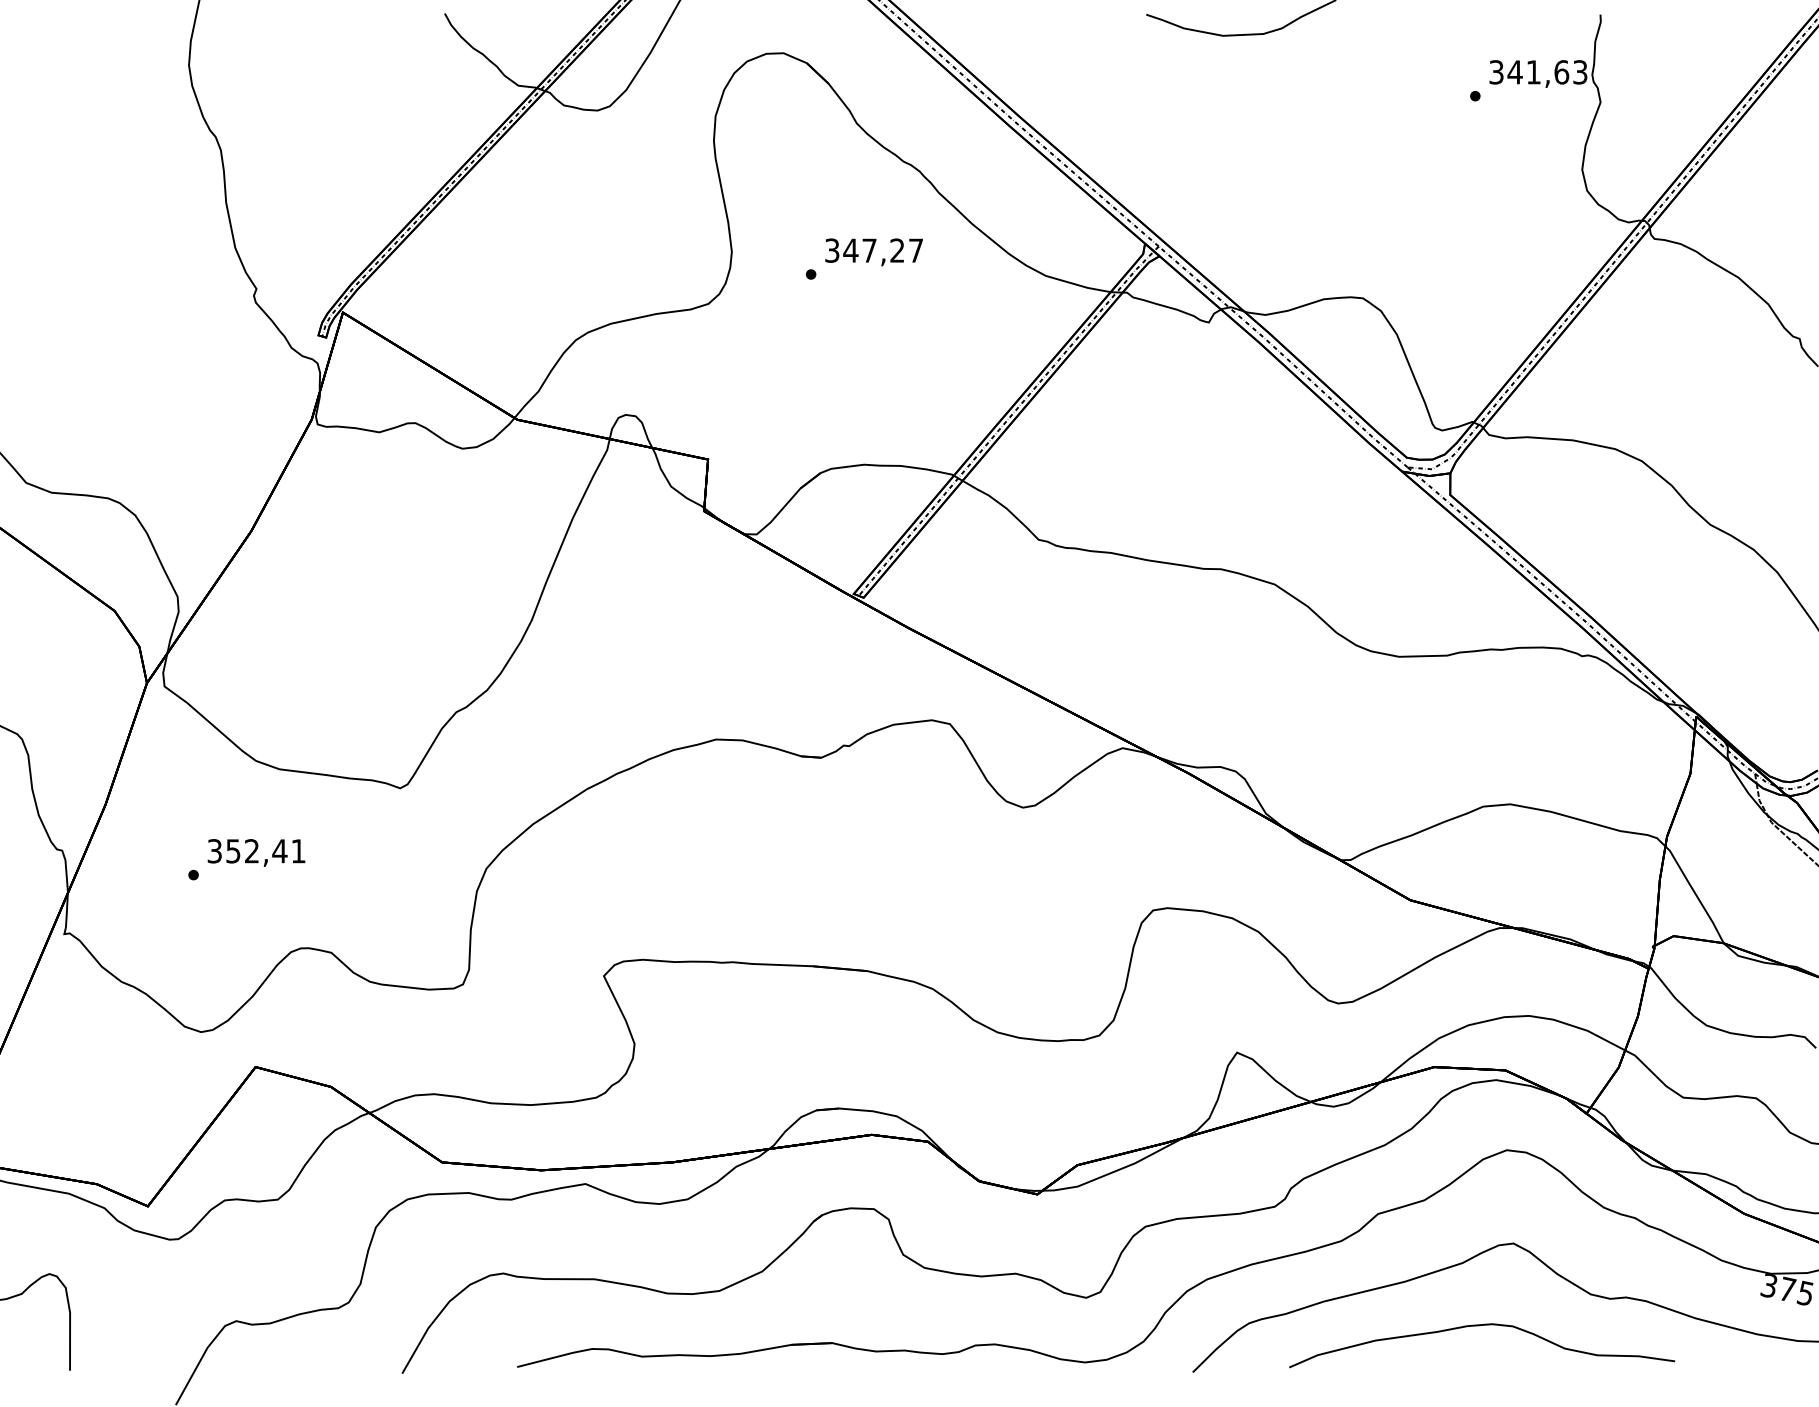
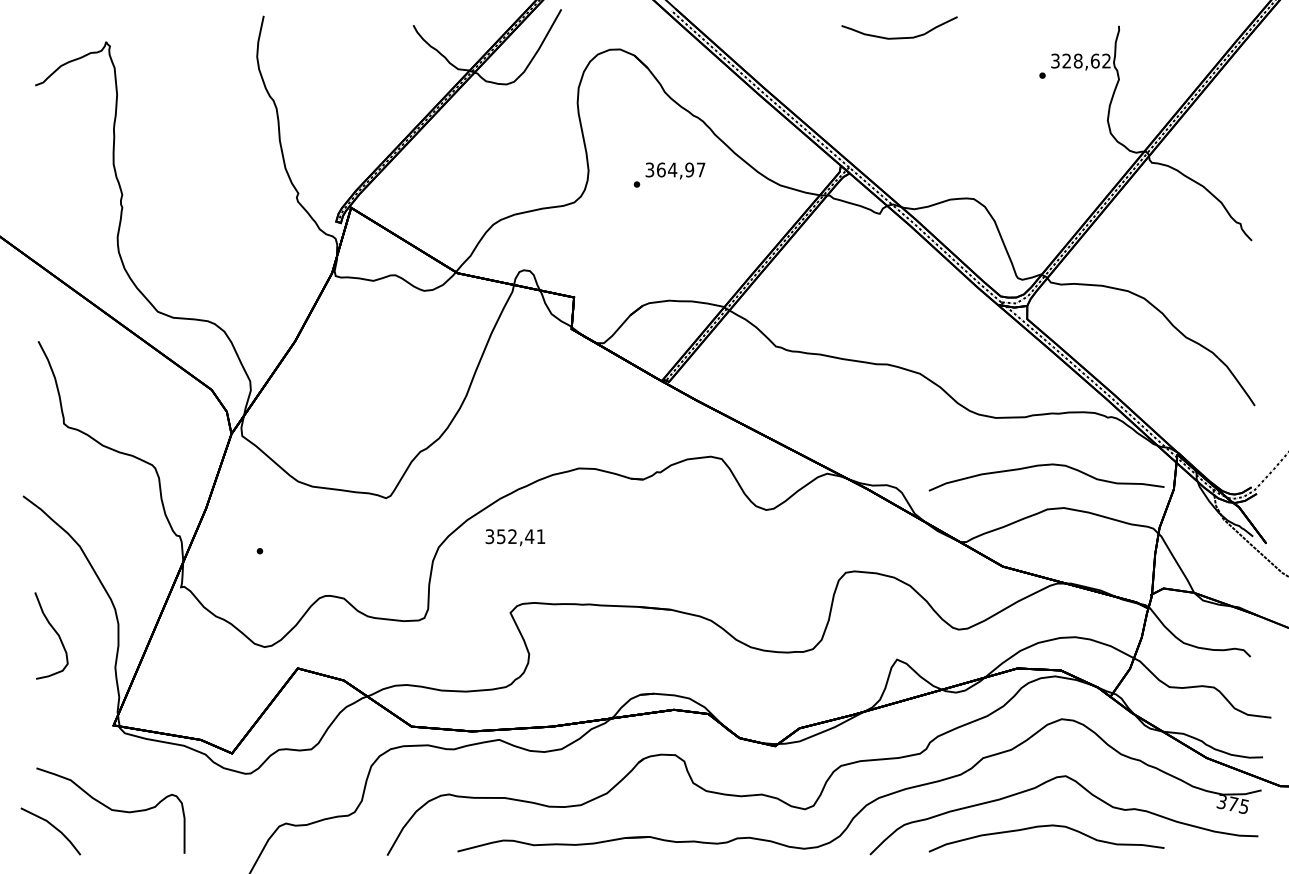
text: (1547, 71) -> (1086, 60), 341,63 -> 328,62
text: (874, 249) -> (675, 169), 347,27 -> 364,97
curve: (1476, 736) -> (1043, 466), added
text: (256, 852) -> (515, 537), moved

